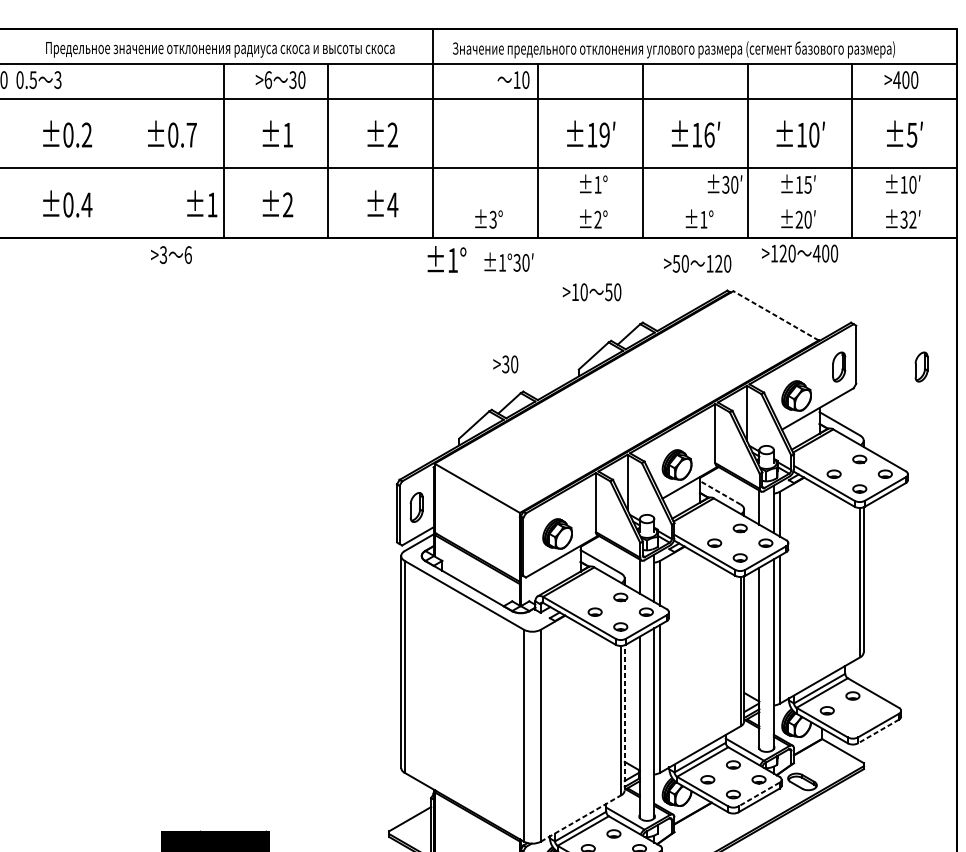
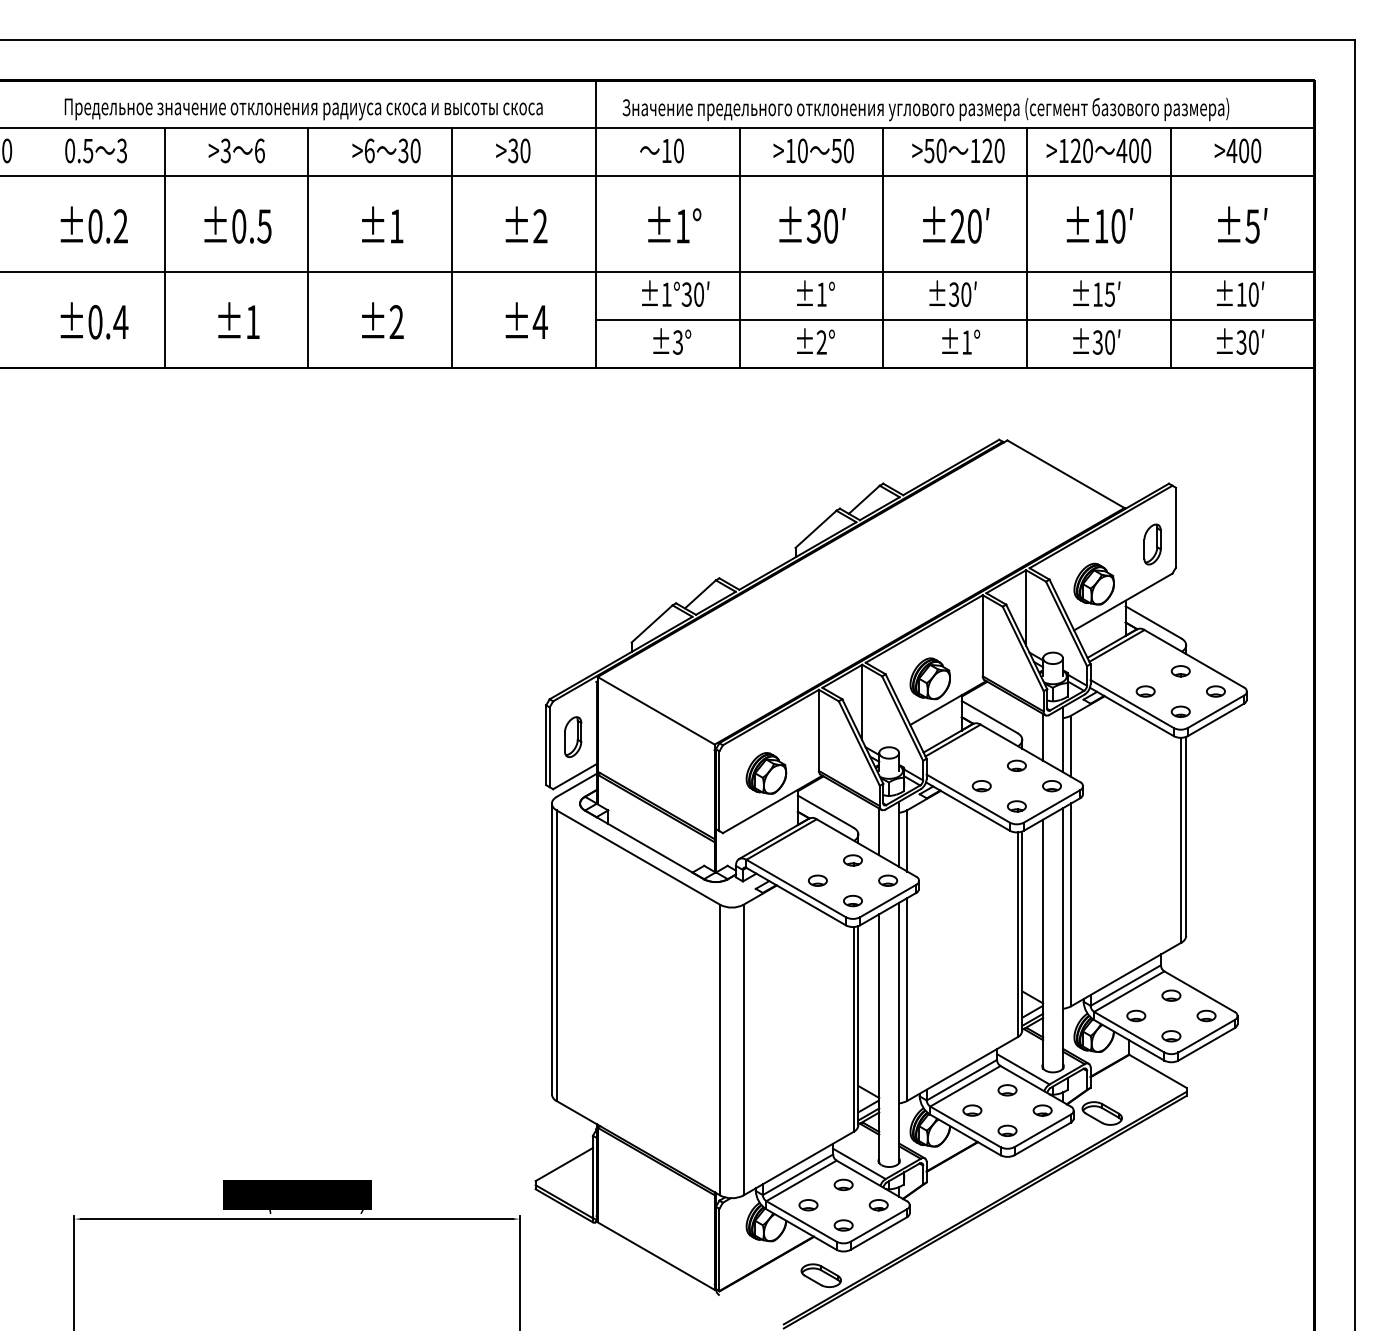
text: (38, 79) -> (95, 150), moved
text: (513, 79) -> (661, 150), moved
text: (191, 135) -> (264, 226), ±0.7 -> ±0.5
text: (597, 135) -> (821, 226), ±19 -> ±30
text: (702, 135) -> (965, 226), ±16 -> ±20
line: (118, 150) -> (164, 247), added
text: (724, 184) -> (952, 293), moved
line: (694, 202) -> (954, 319), added
text: (201, 203) -> (238, 320), moved
text: (799, 219) -> (1097, 342), ±20 -> ±30
text: (912, 219) -> (1253, 342), ±32 -> ±30
text: (799, 253) -> (1098, 150), moved
text: (171, 254) -> (236, 150), moved
text: (446, 259) -> (674, 224), moved
text: (508, 262) -> (675, 293), moved
text: (697, 263) -> (958, 150), moved
text: (591, 291) -> (813, 150), moved
line: (775, 316) -> (1065, 474), dashed -> solid
text: (505, 364) -> (513, 150), moved
part: (921, 367) -> (1265, 544), removed
line: (720, 492) -> (989, 716), dashed -> solid
part: (878, 710) -> (1206, 1015), added
line: (624, 717) -> (858, 1025), dashed -> solid
part: (852, 725) -> (1171, 1036), added
line: (878, 731) -> (1206, 1044), dashed -> solid
line: (758, 795) -> (1042, 1131), dashed -> solid
line: (581, 818) -> (798, 1163), dashed -> solid

